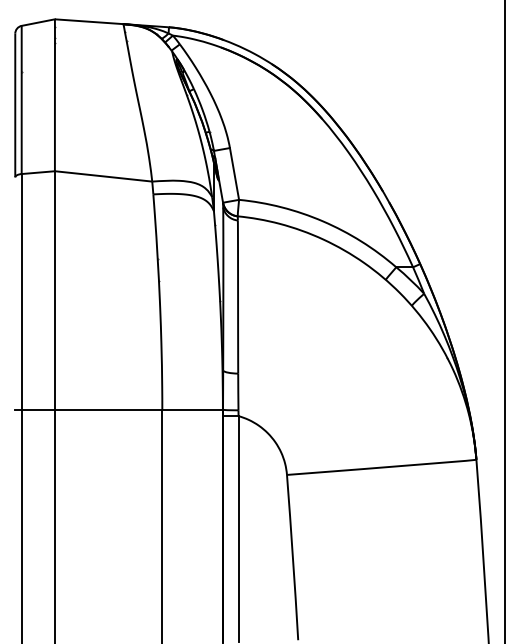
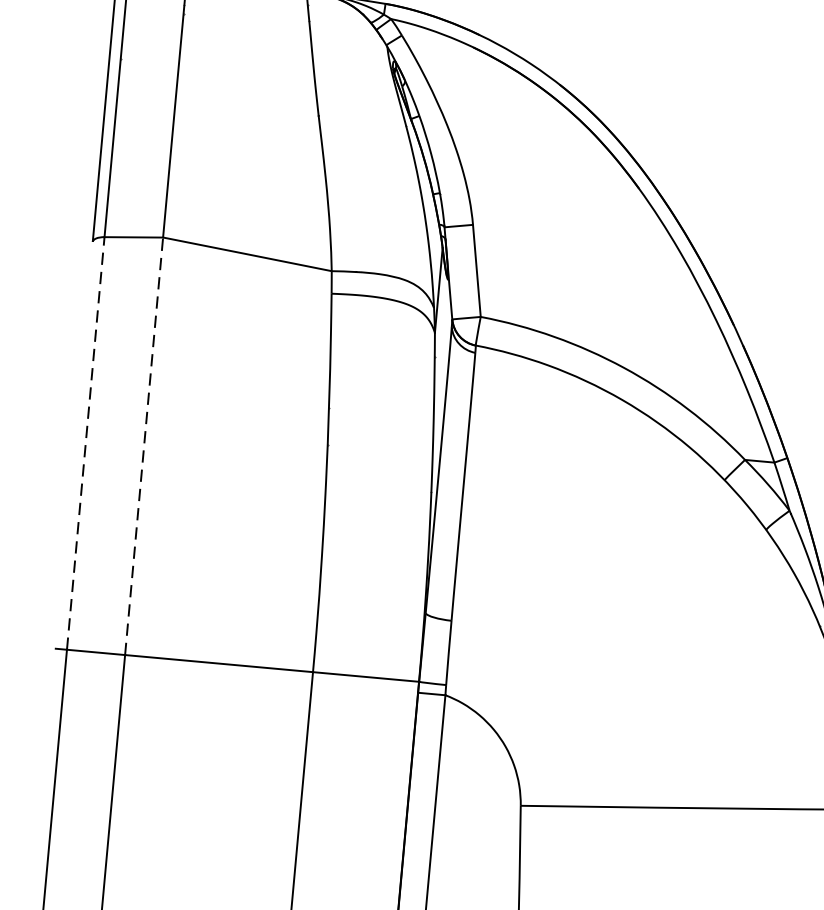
line: (54, 290) -> (143, 446), solid -> dashed
line: (21, 291) -> (85, 442), solid -> dashed

